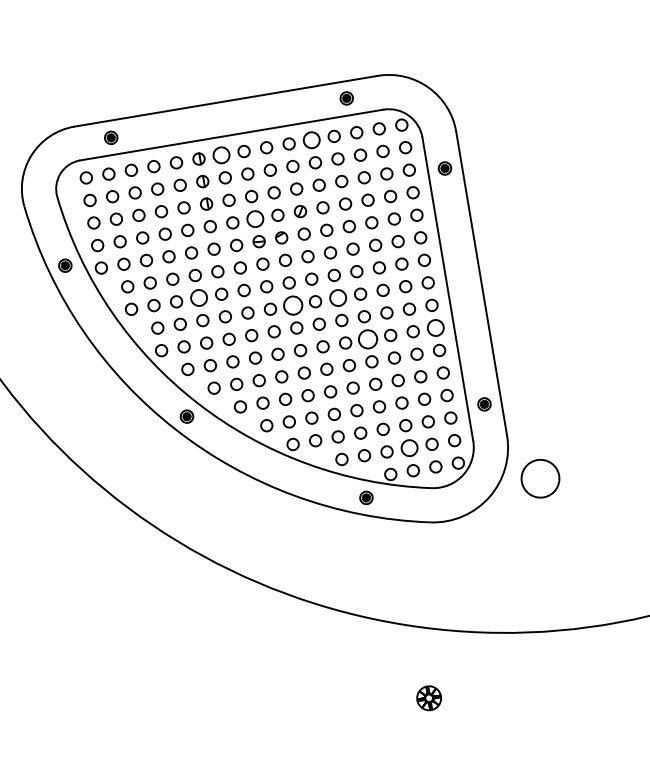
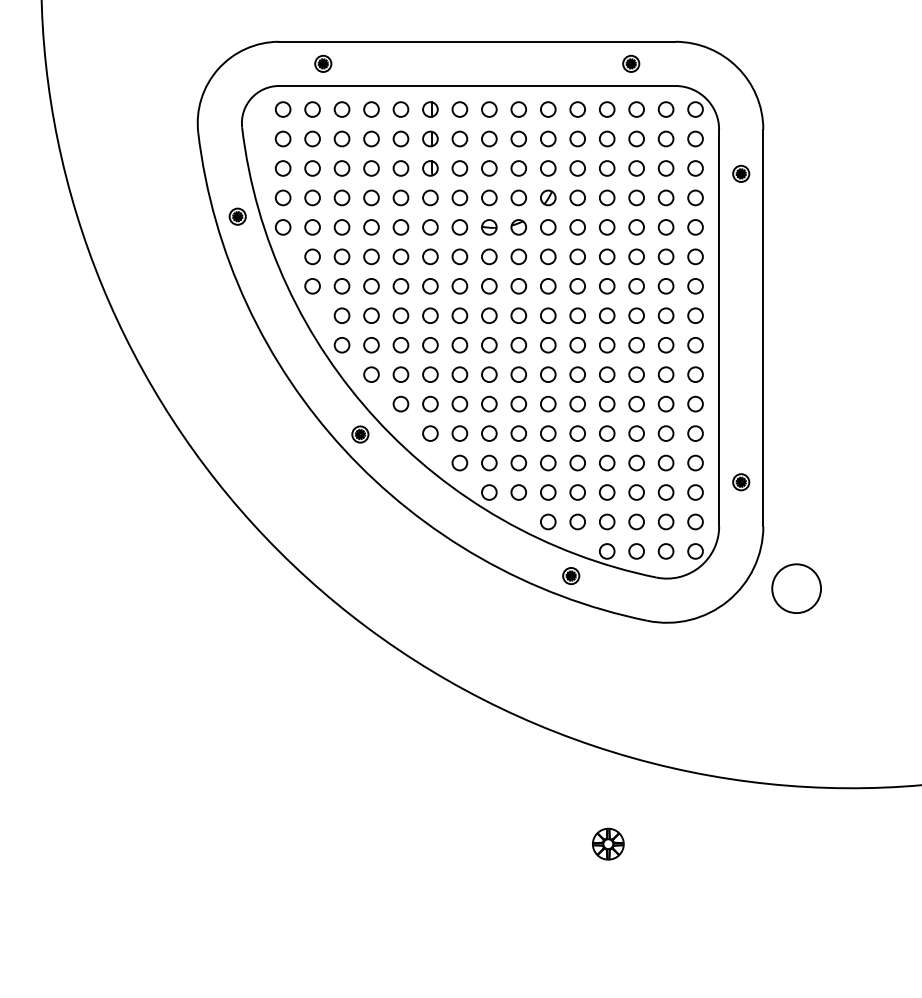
circle: (311, 140) -> (577, 109), size x0.71
circle: (221, 155) -> (459, 109), size x0.71
circle: (255, 218) -> (489, 197), size x0.71
circle: (337, 297) -> (577, 315), size x0.71
circle: (198, 298) -> (400, 286), size x0.71
circle: (292, 305) -> (518, 315), size x0.62
circle: (435, 327) -> (695, 374), size x0.71
circle: (368, 339) -> (607, 374), size x0.62
circle: (409, 447) -> (636, 521), size x0.71

